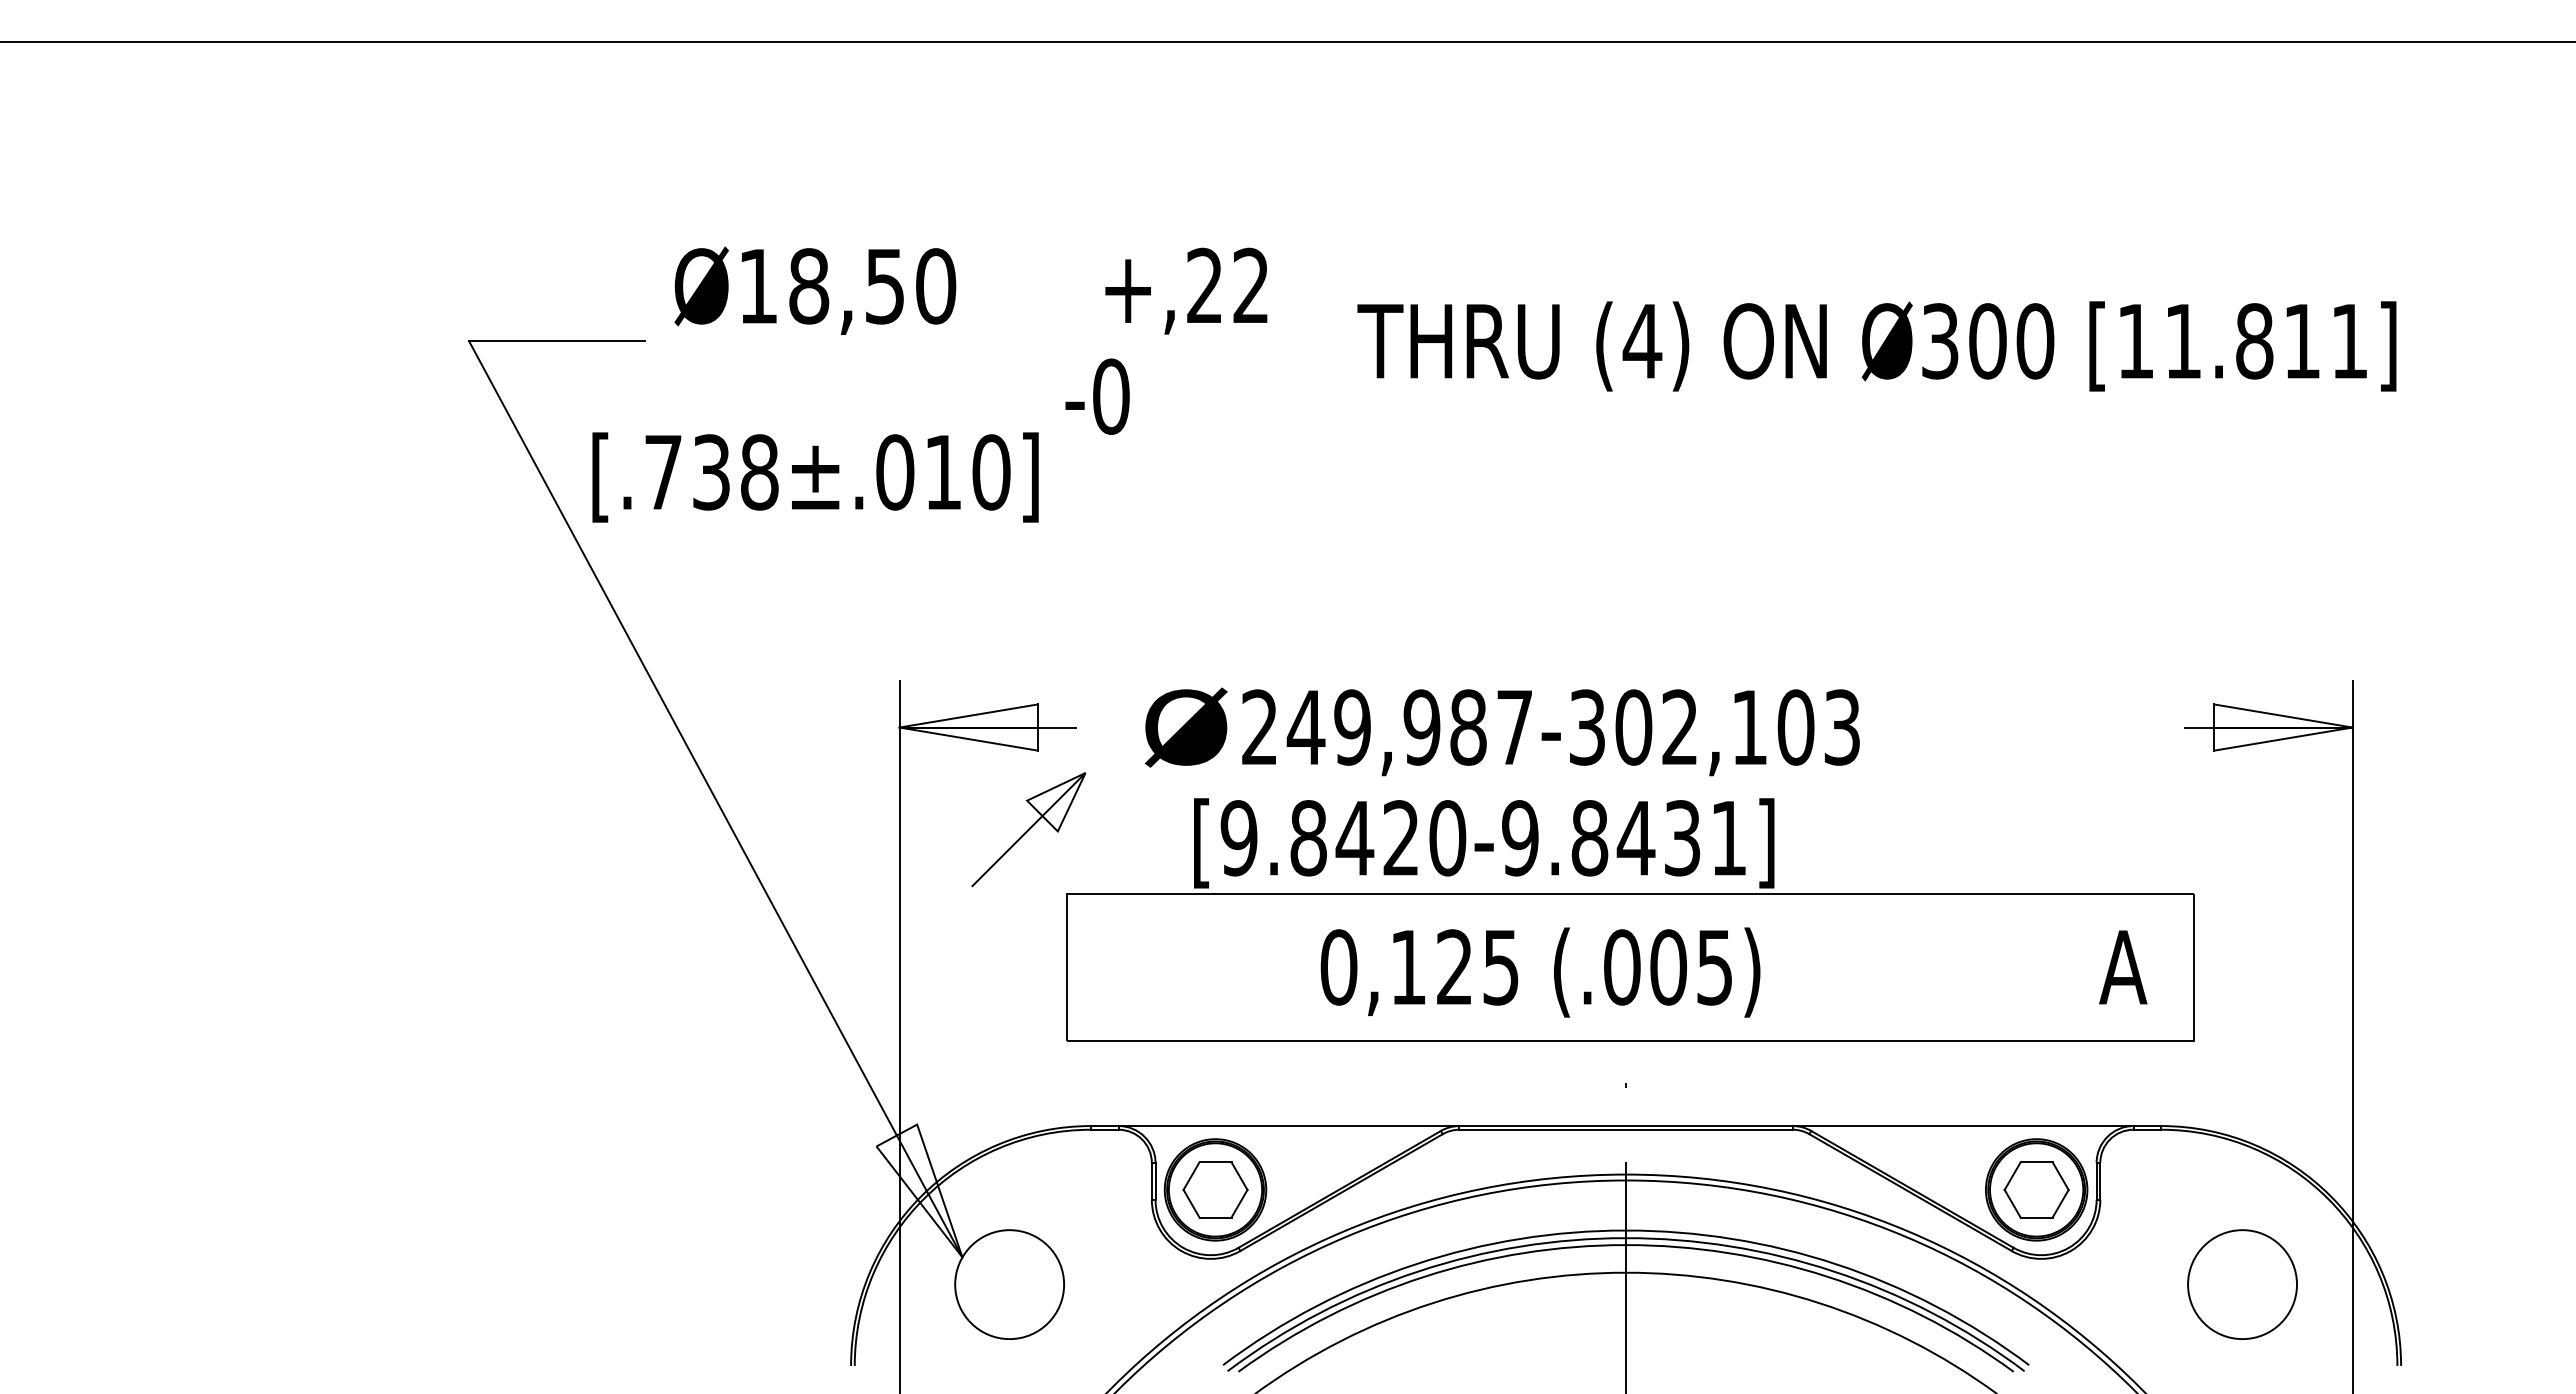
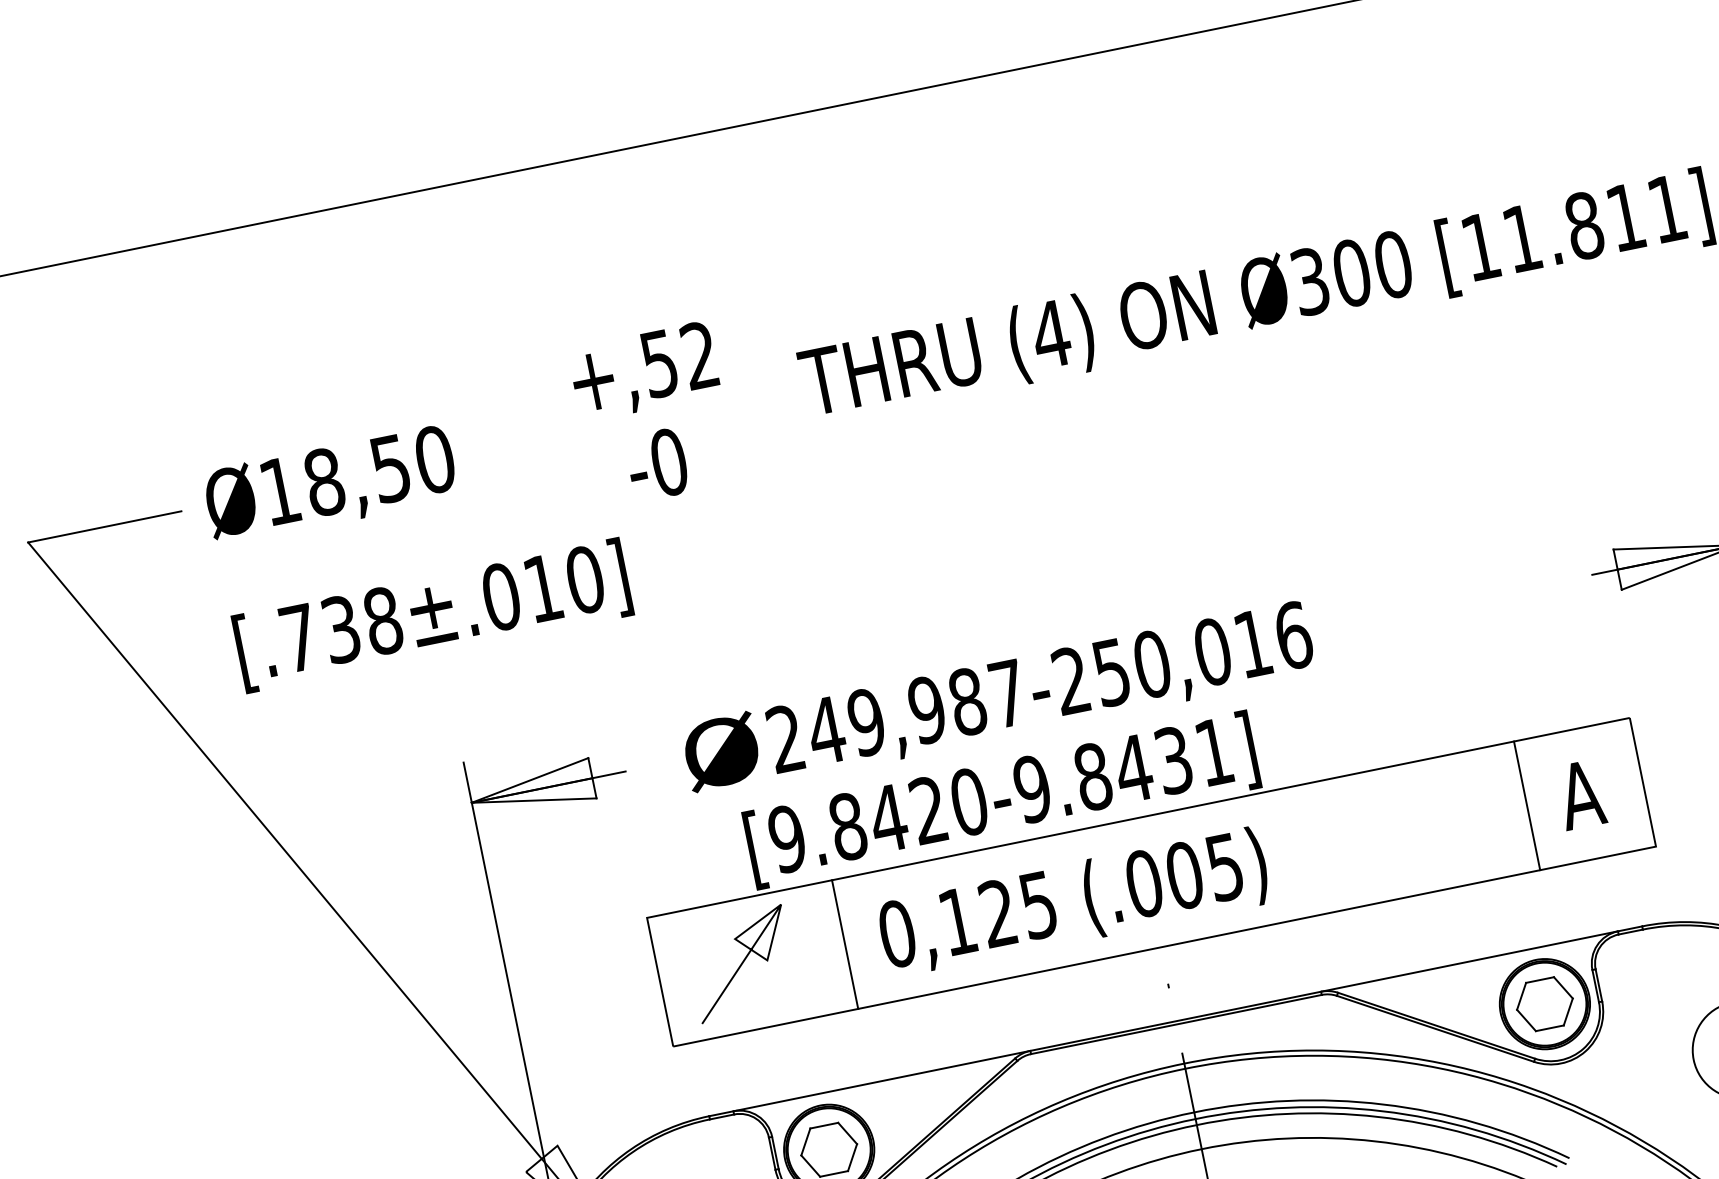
text: (1204, 285) -> (659, 363), +,22 -> +,52
text: (815, 290) -> (330, 484), moved
text: (1097, 396) -> (657, 464), moved
text: (815, 477) -> (432, 615), moved
text: (1715, 727) -> (1182, 658), 249,987-302,103 -> 249,987-250,016
line: (1028, 829) -> (741, 963), moved
line: (1279, 967) -> (845, 944), added
line: (2061, 967) -> (1527, 805), added

